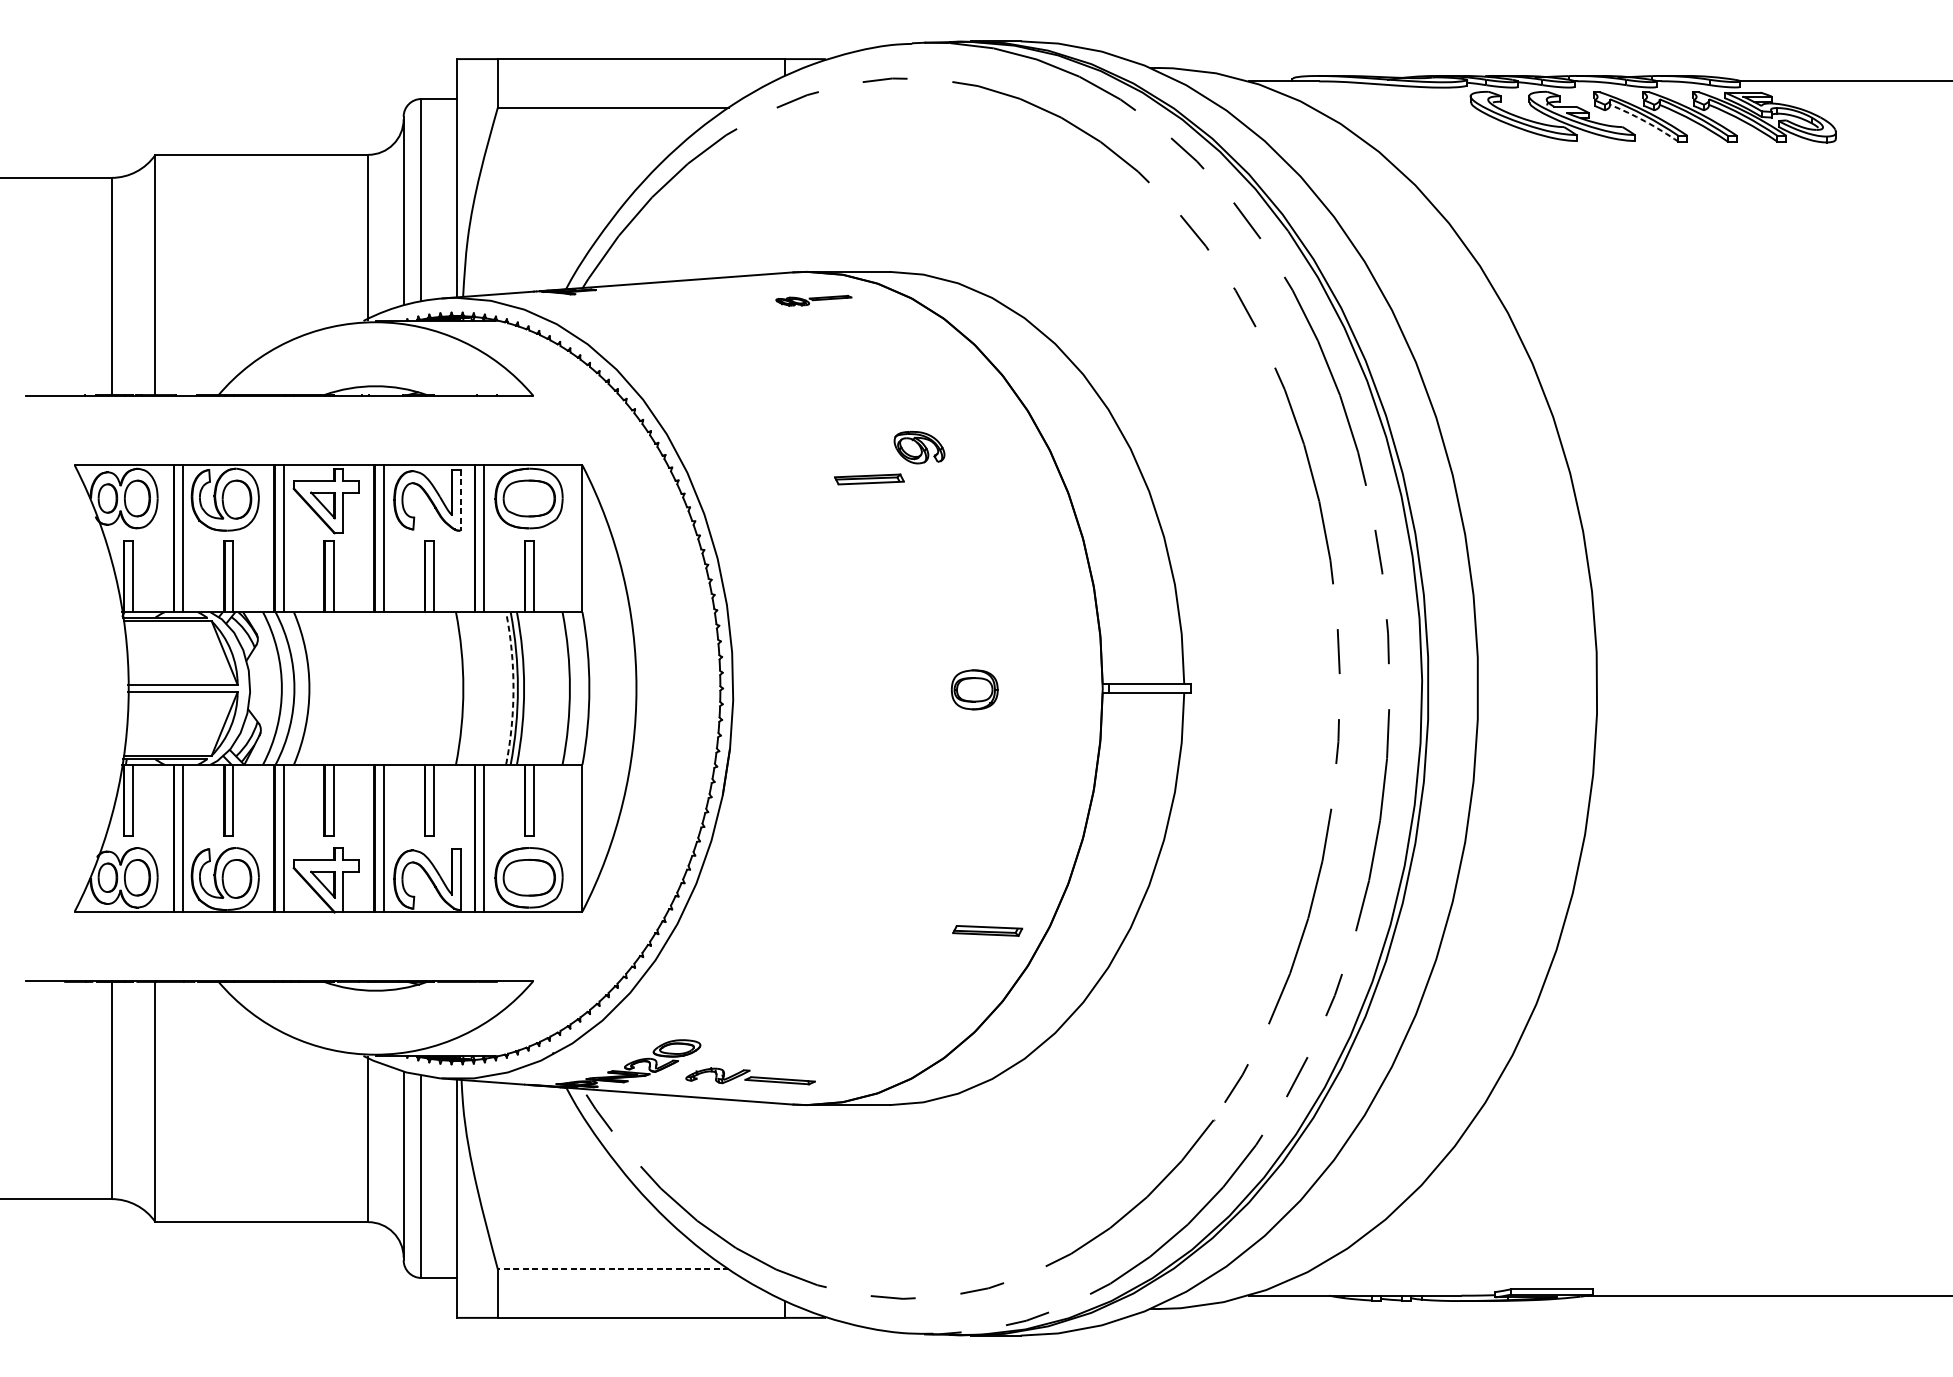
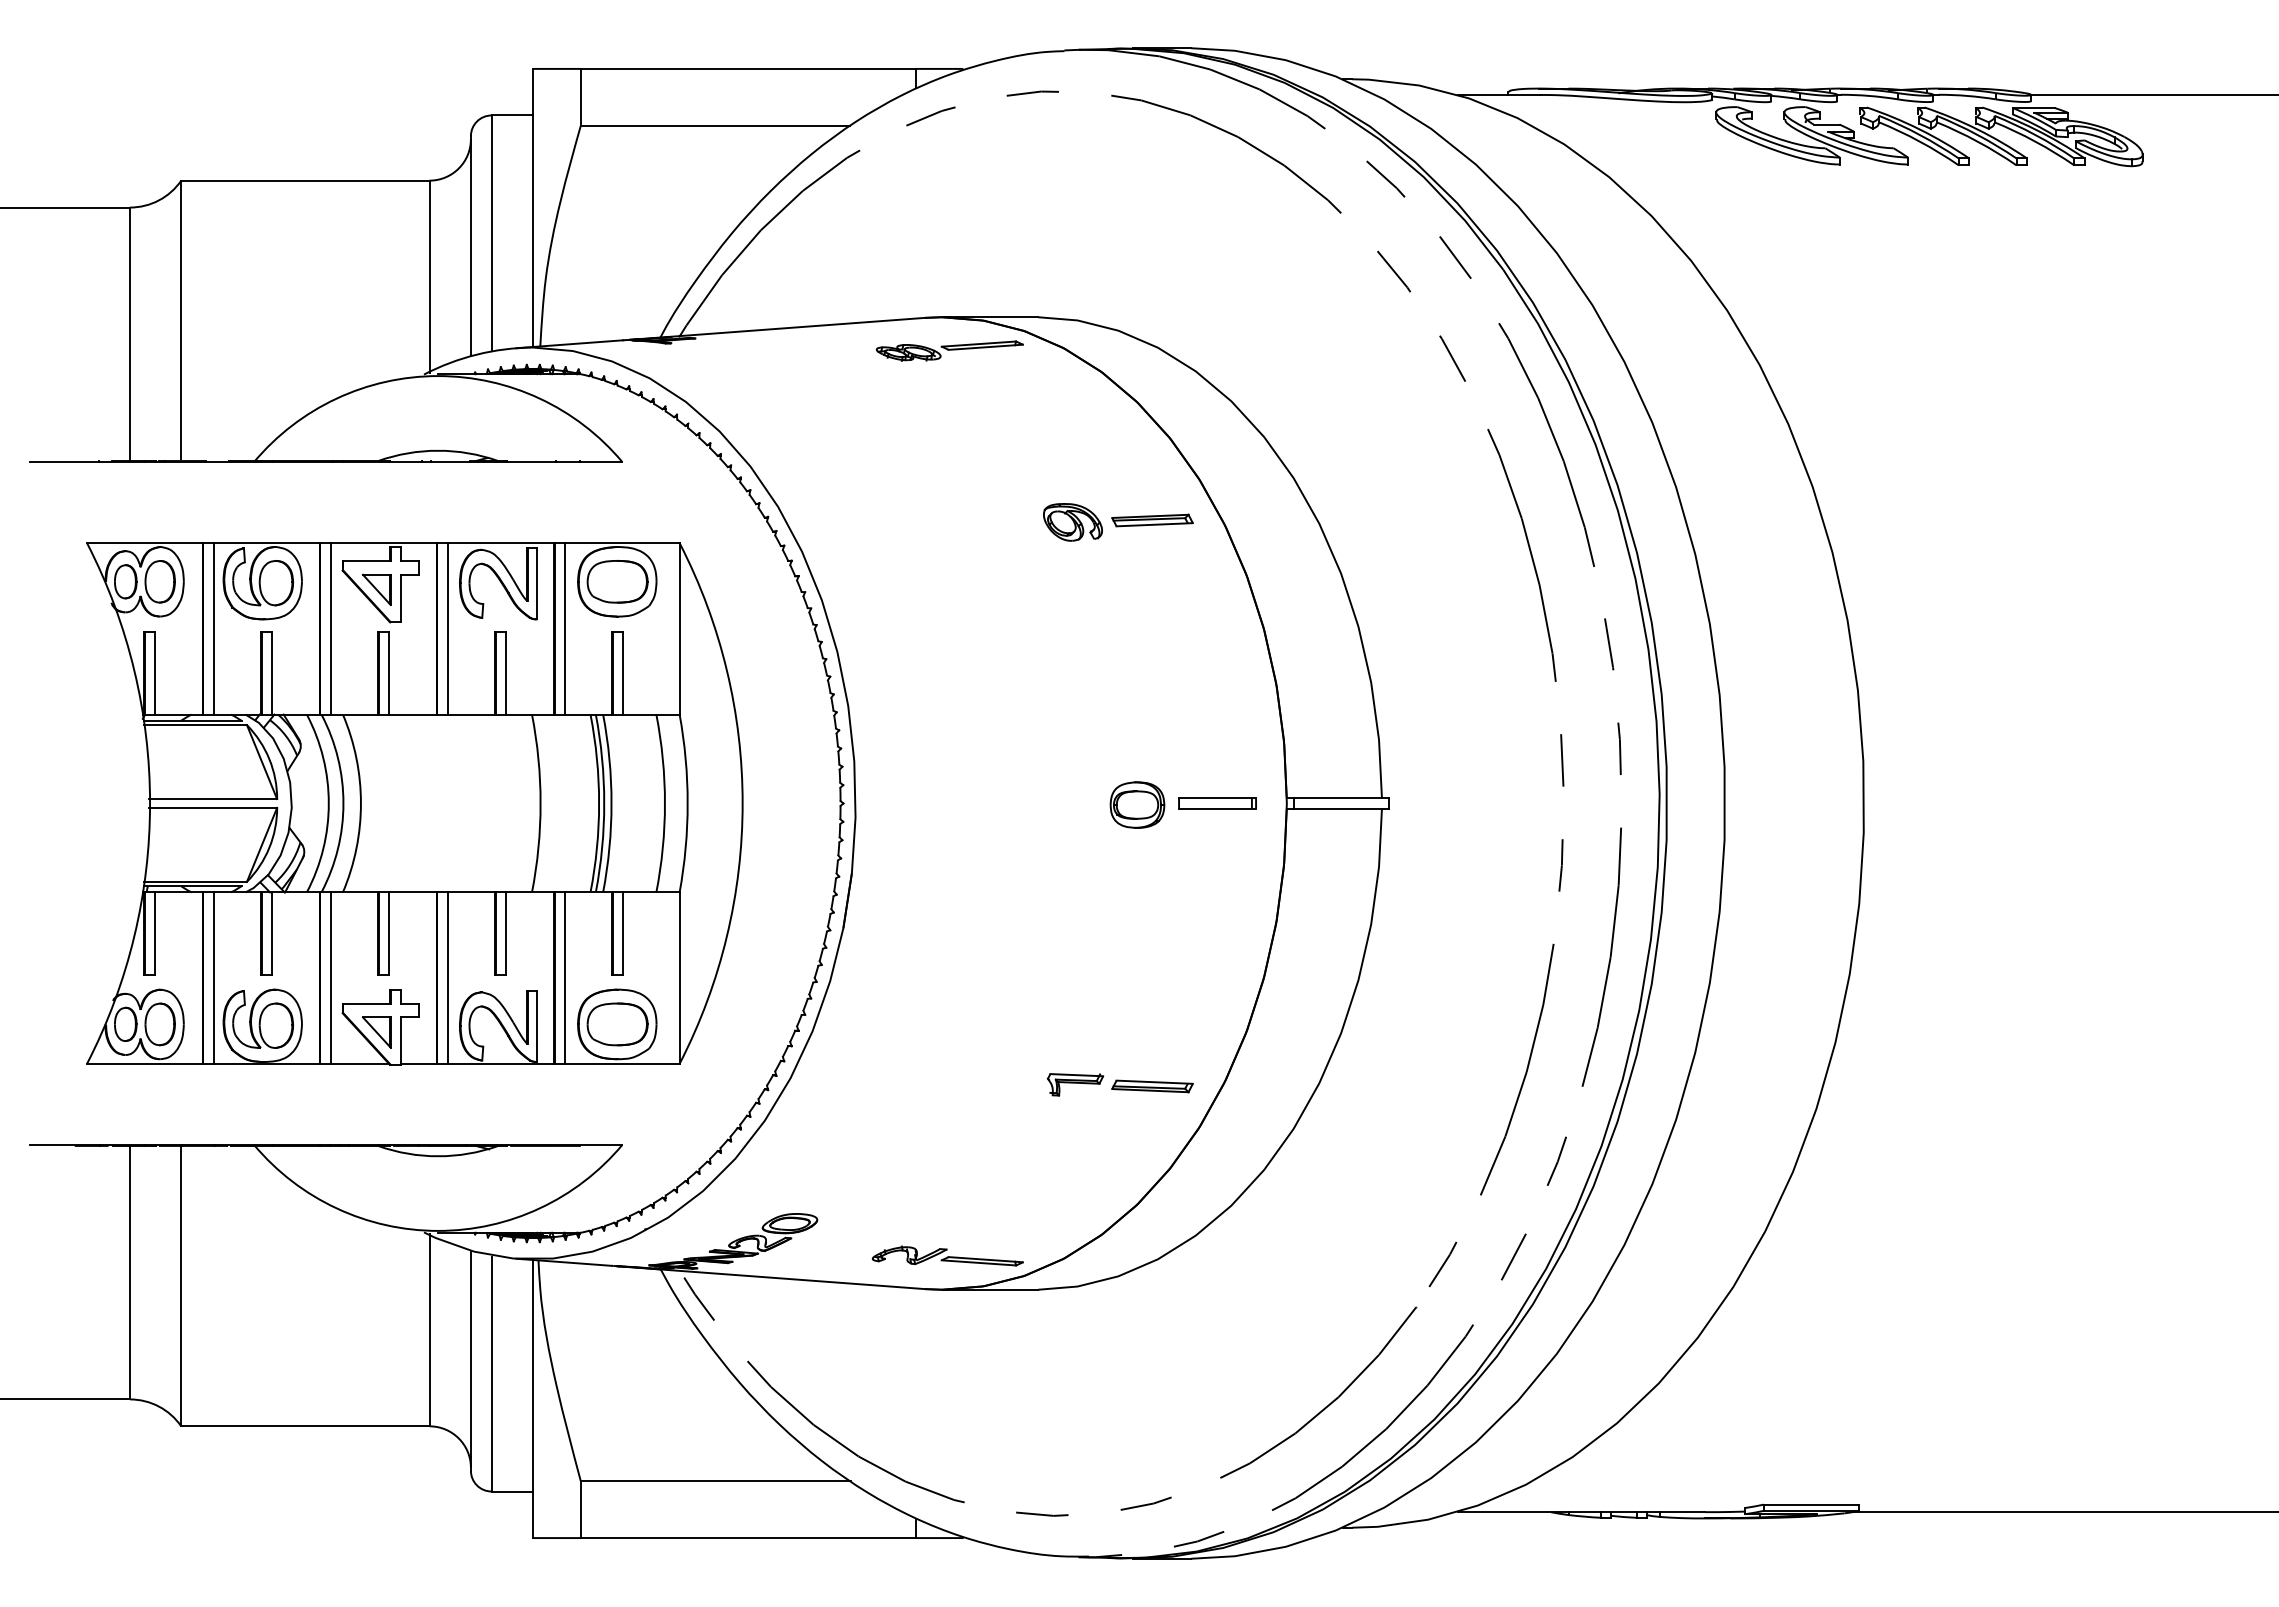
arc: (1645, 121) -> (1920, 141), dashed -> solid
part: (813, 300) -> (949, 350), size x1.67
part: (869, 479) -> (1152, 520), moved
line: (460, 500) -> (537, 583), dashed -> solid
arc: (513, 688) -> (599, 803), dashed -> solid
part: (1043, 688) -> (1217, 803), added
part: (920, 929) -> (1074, 1084), added
part: (750, 1075) -> (947, 1255), moved
line: (613, 1269) -> (715, 1481), dashed -> solid

